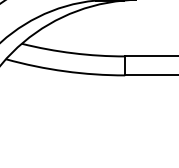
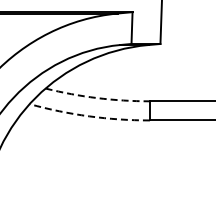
arc: (73, 53) -> (97, 98), solid -> dashed
arc: (65, 71) -> (89, 116), solid -> dashed

